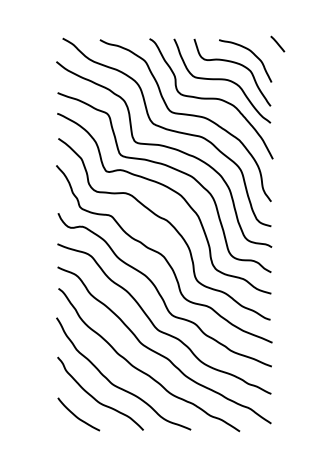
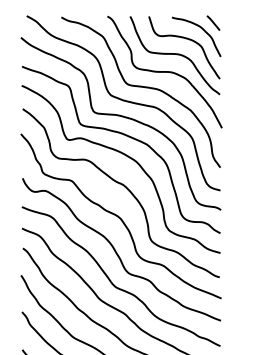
line: (277, 43) -> (213, 22), moved

